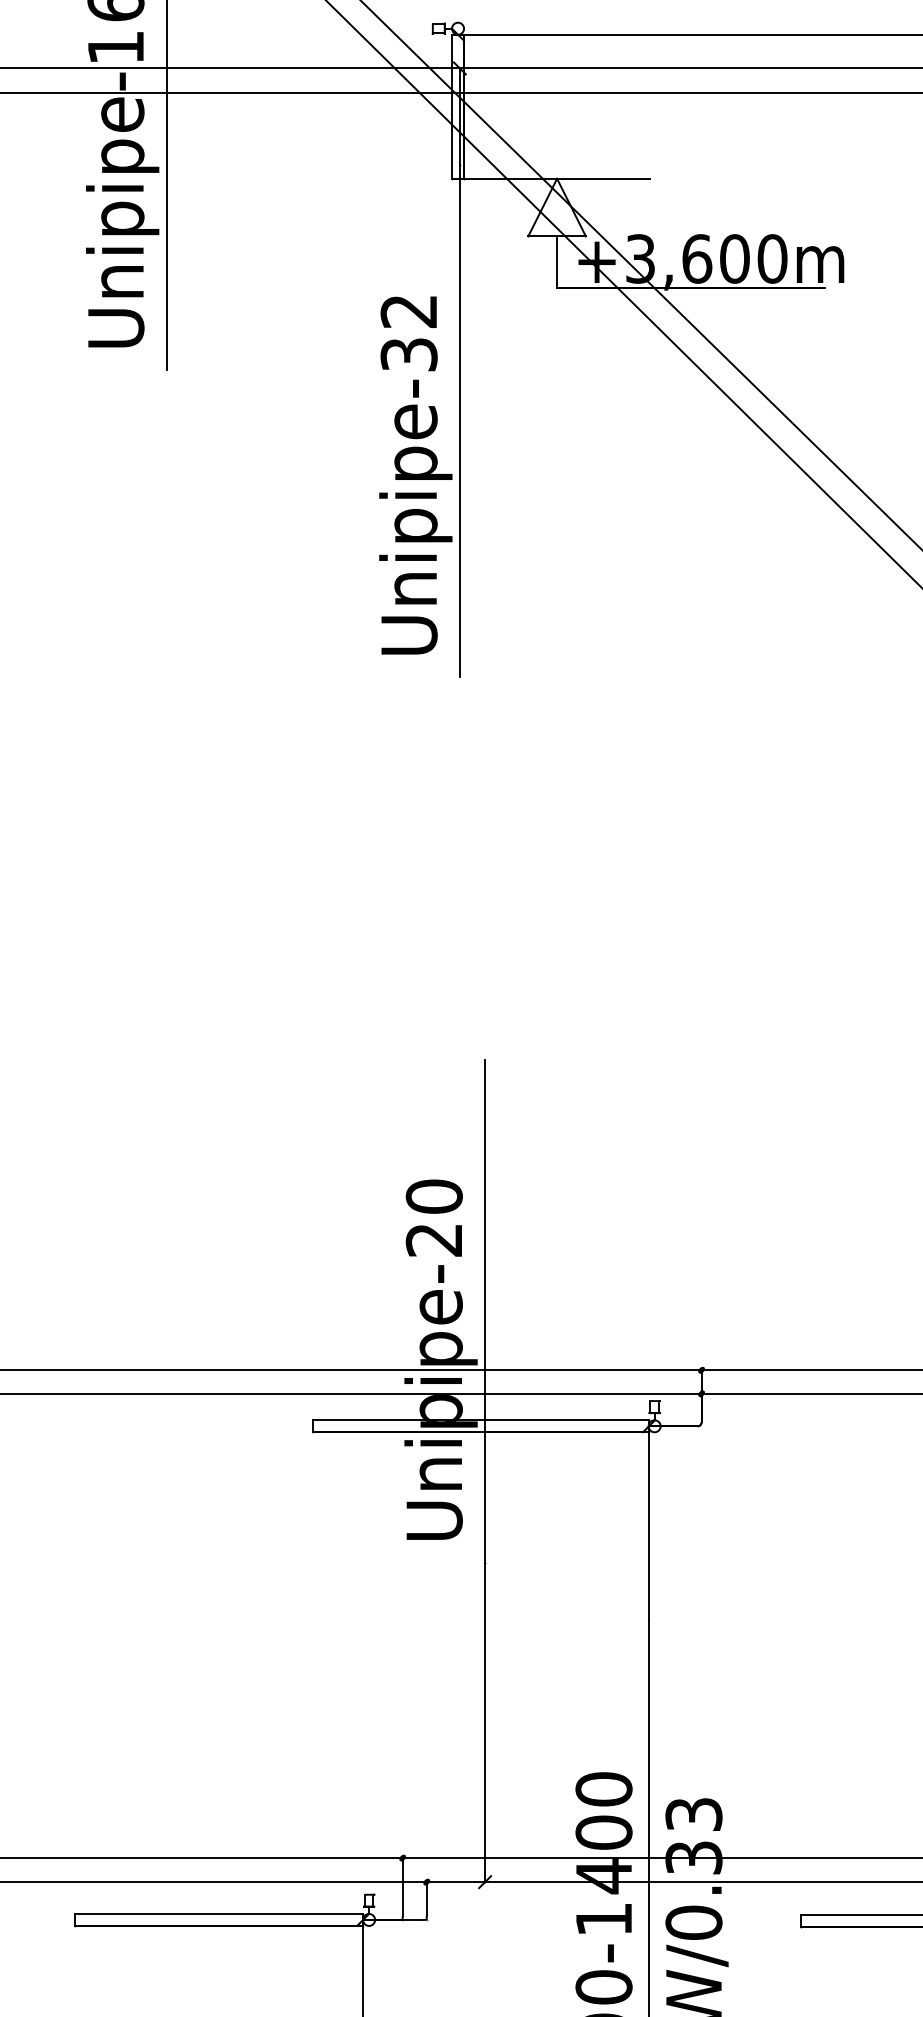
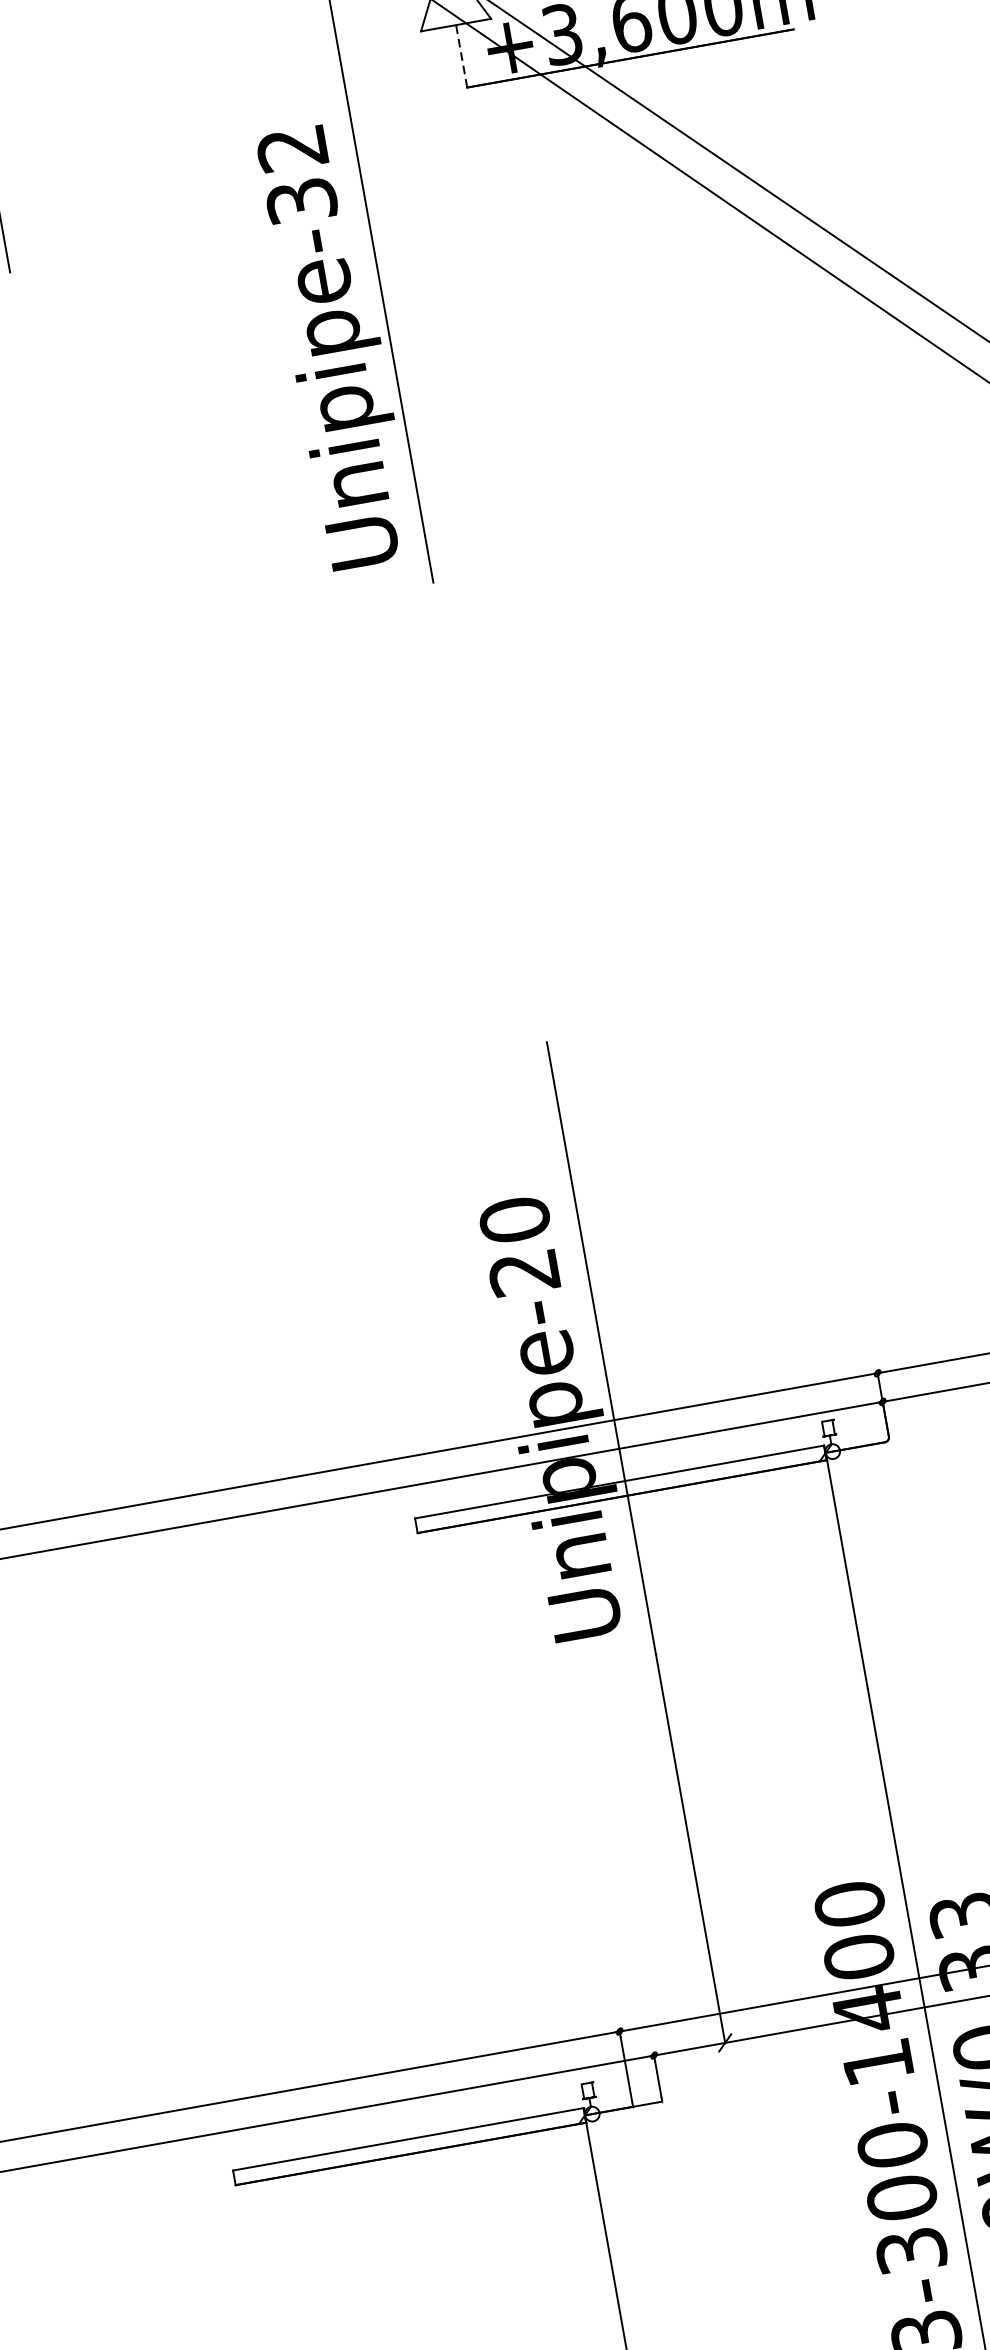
line: (557, 262) -> (462, 56), solid -> dashed

